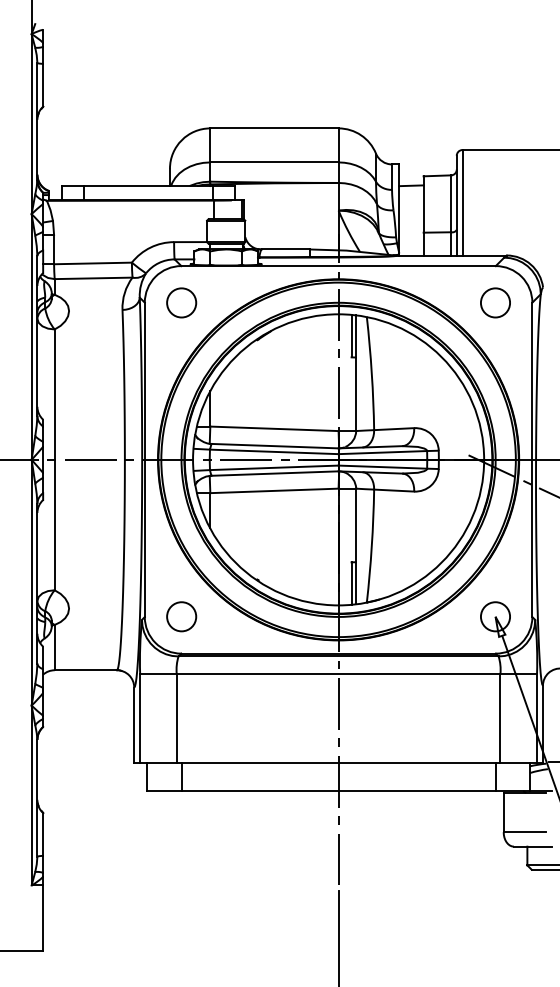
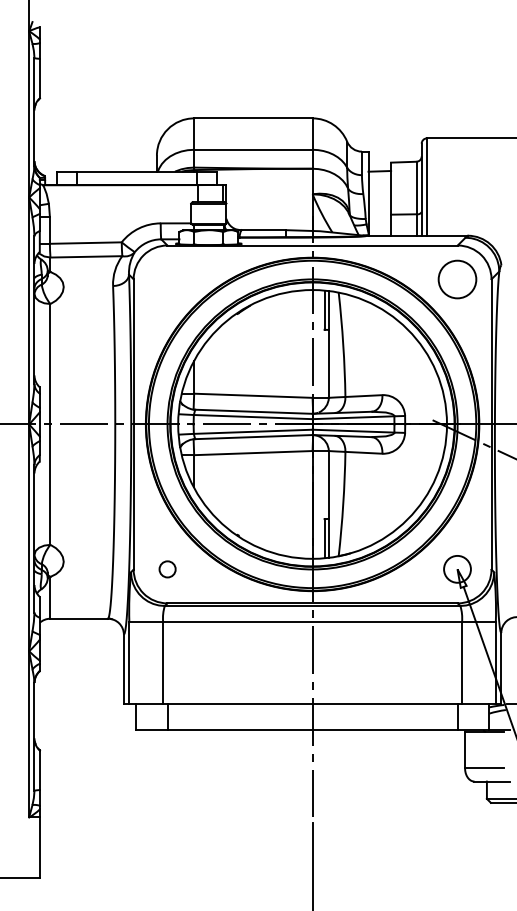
circle: (181, 302) -> (167, 279), removed
circle: (495, 302) -> (457, 279), size x1.4
circle: (181, 616) -> (167, 569), size x0.6

